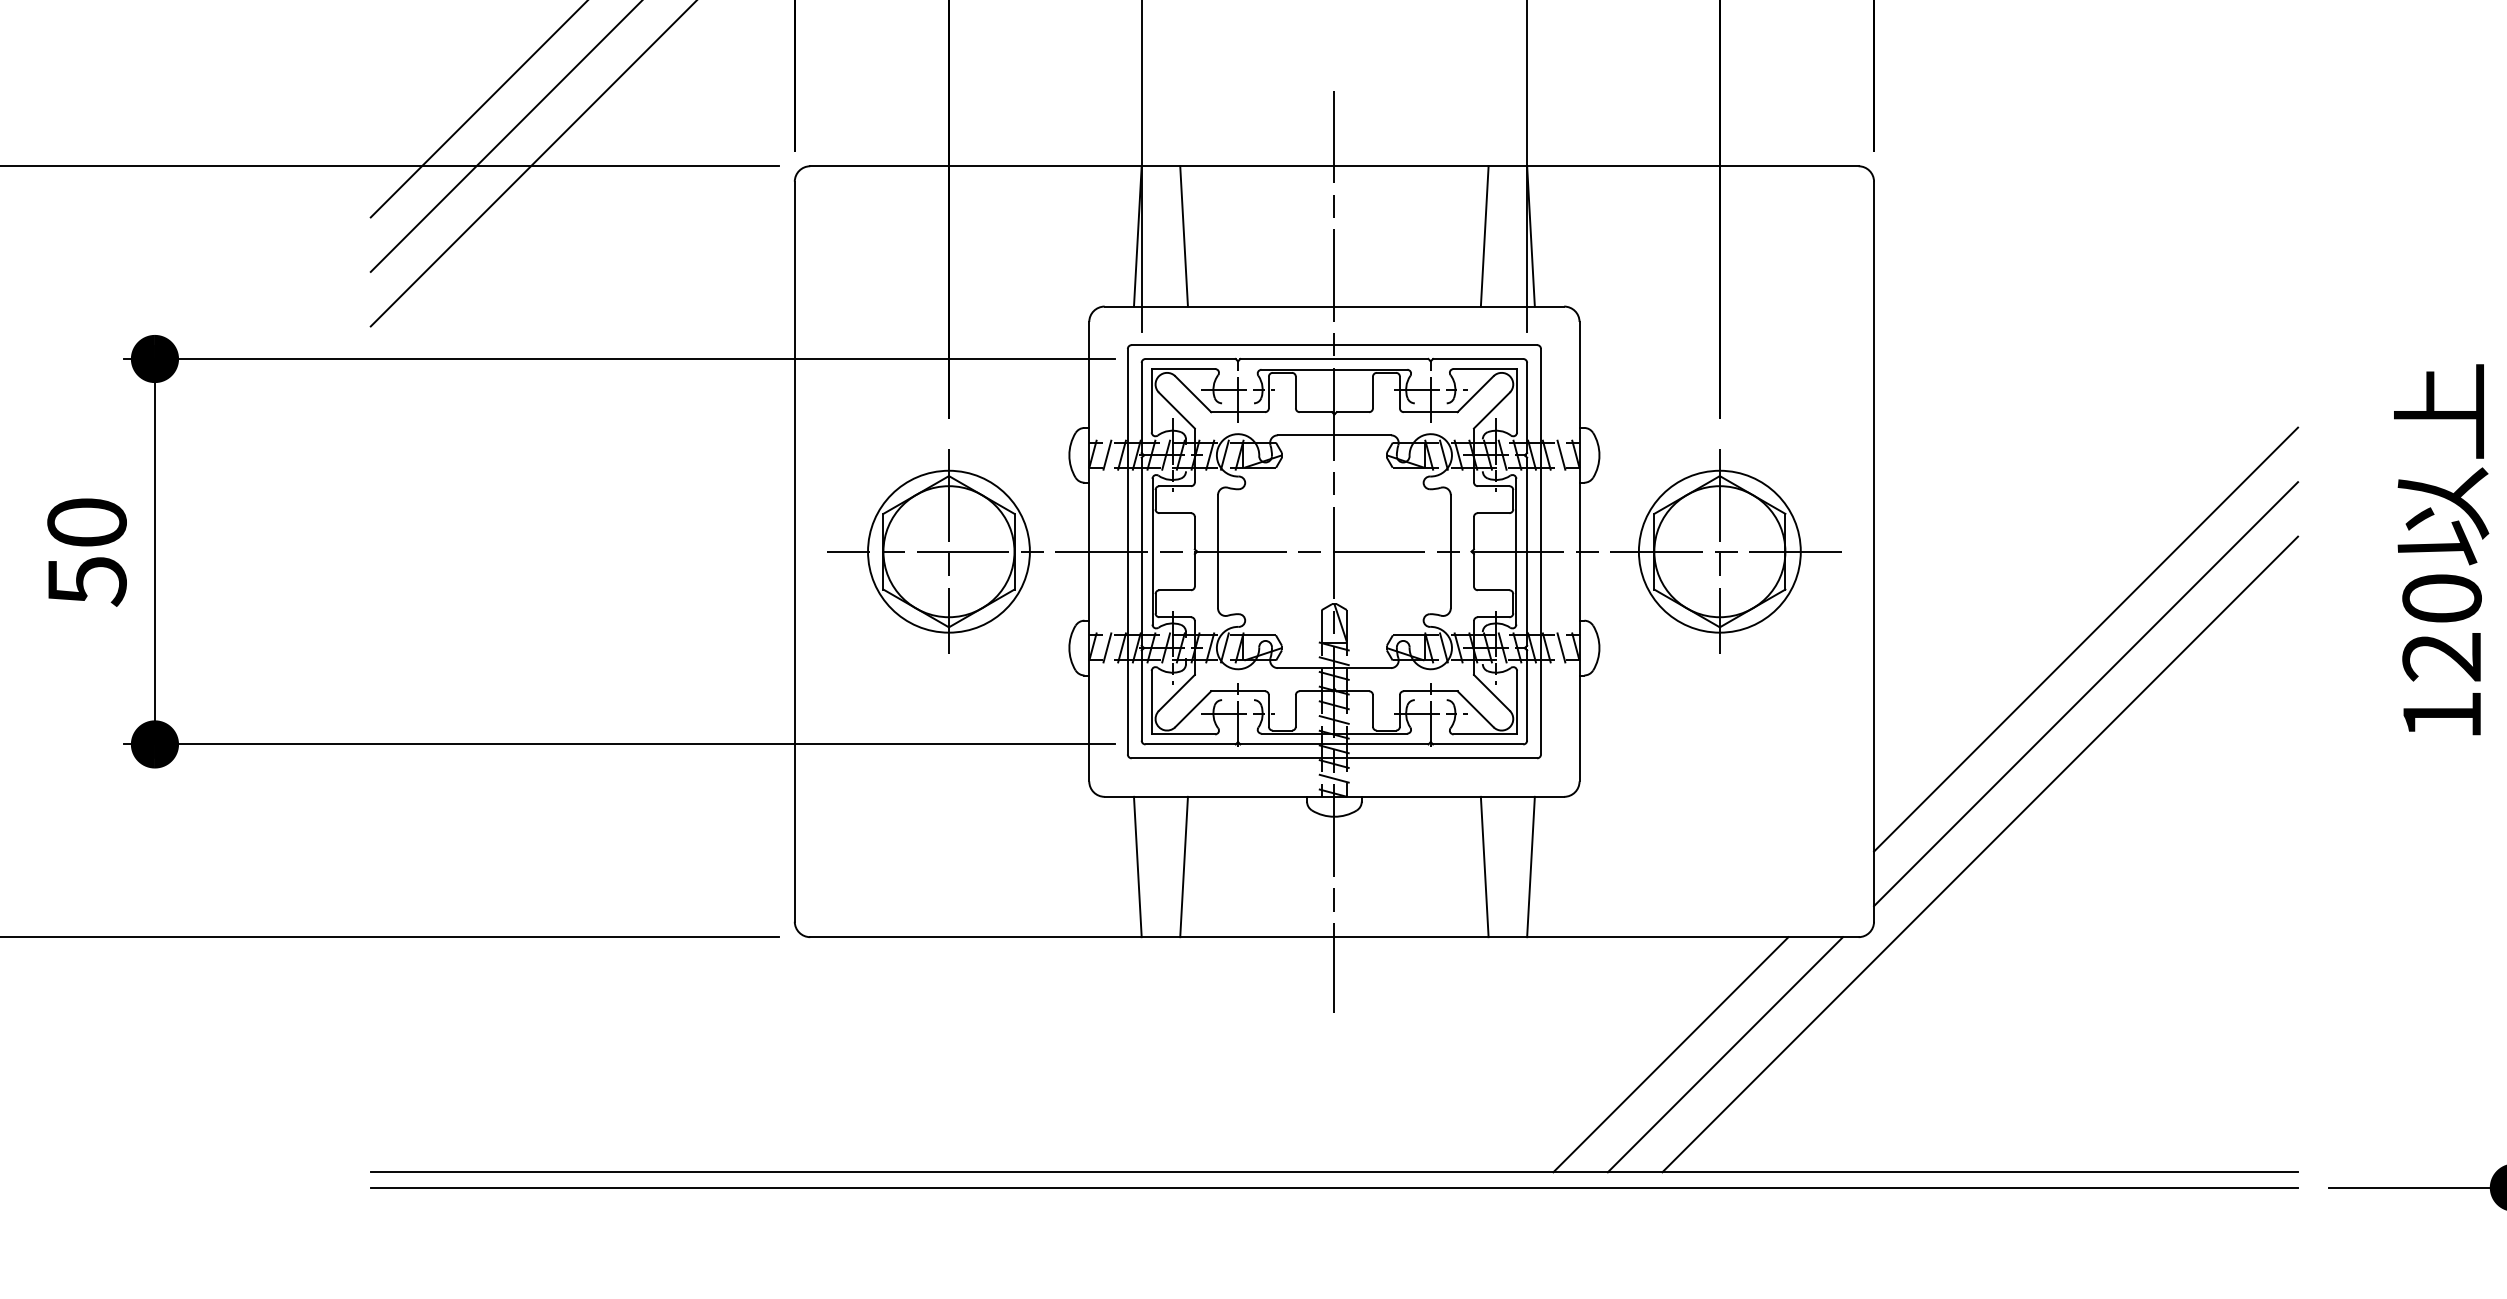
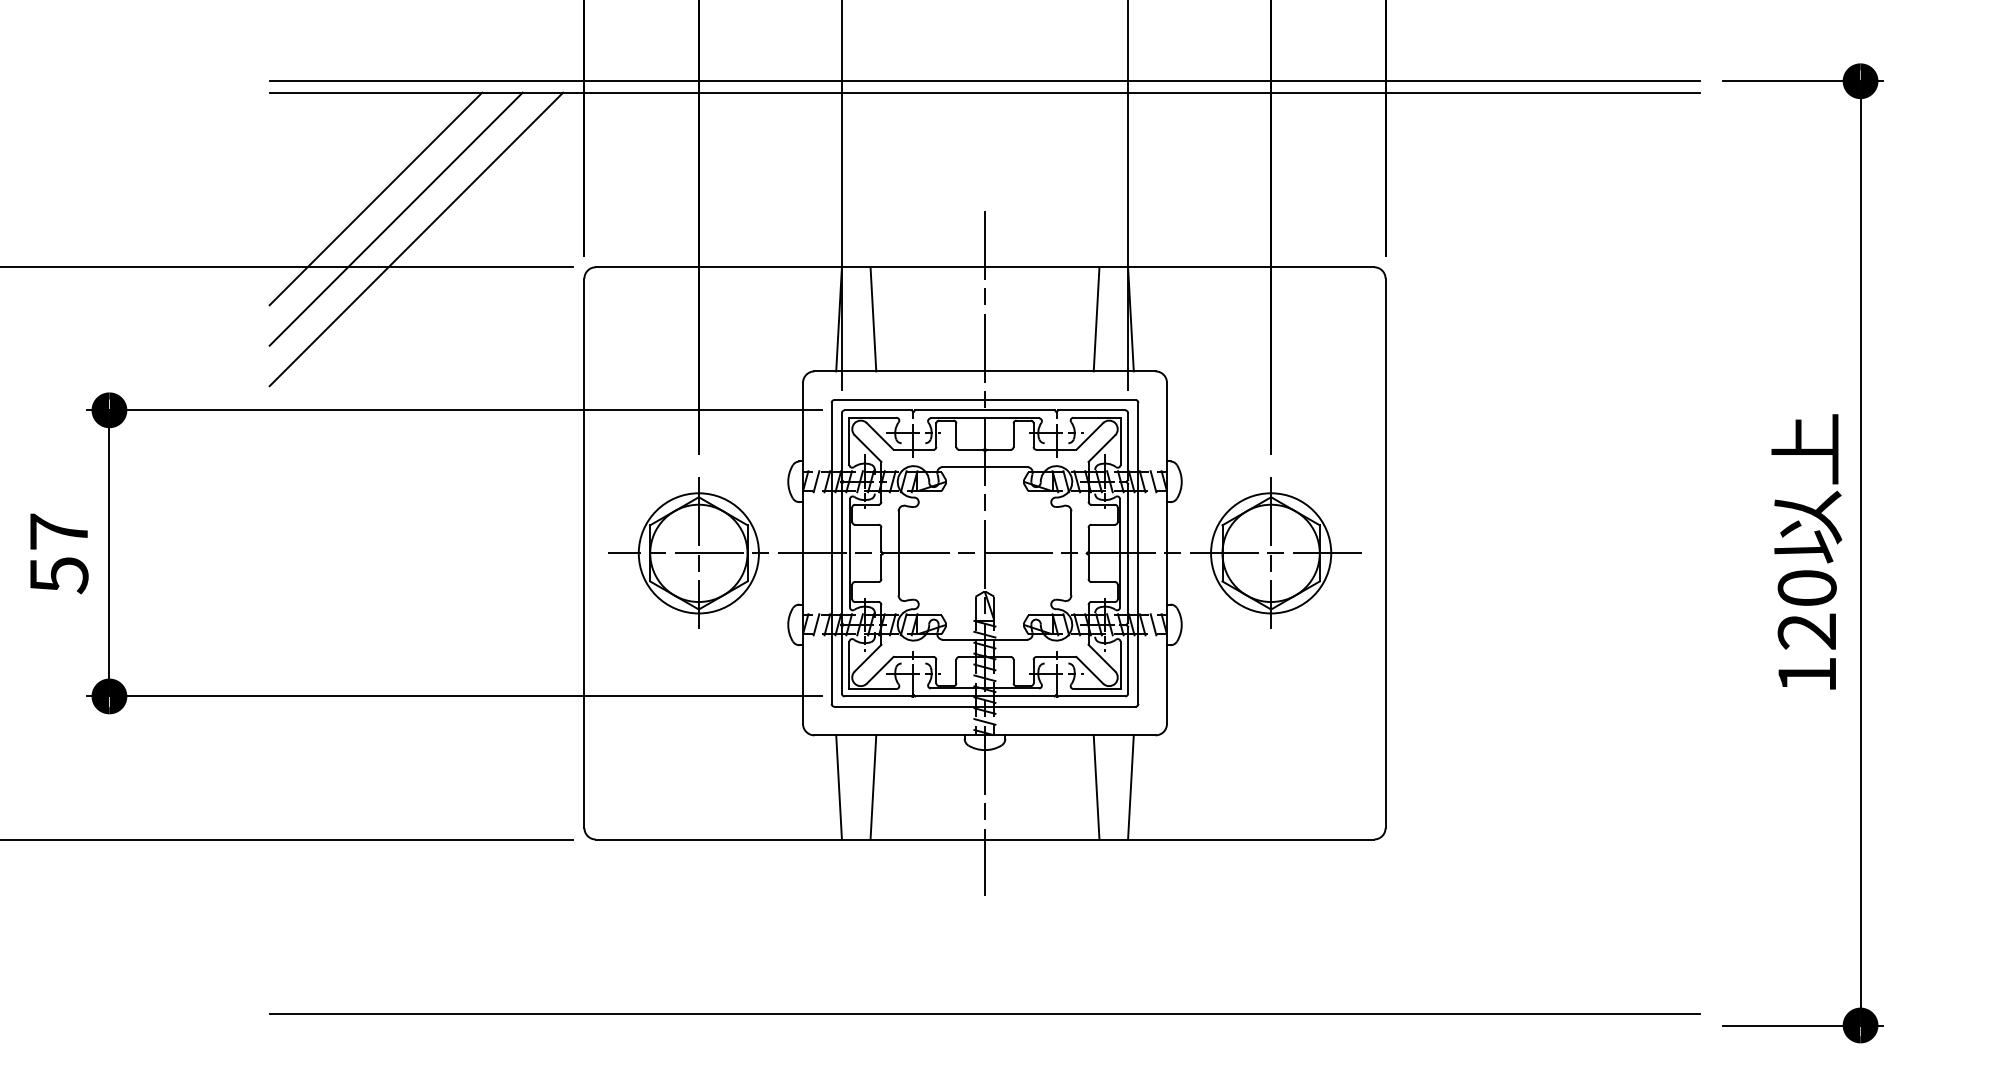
text: (86, 522) -> (58, 531), 50 -> 57
line: (2085, 639) -> (1542, 618), removed
line: (2085, 693) -> (1542, 658), removed
line: (1980, 854) -> (1464, 778), removed
line: (1670, 1054) -> (1234, 926), removed
line: (1725, 1054) -> (1275, 926), removed
line: (1333, 1187) -> (984, 1025), removed

